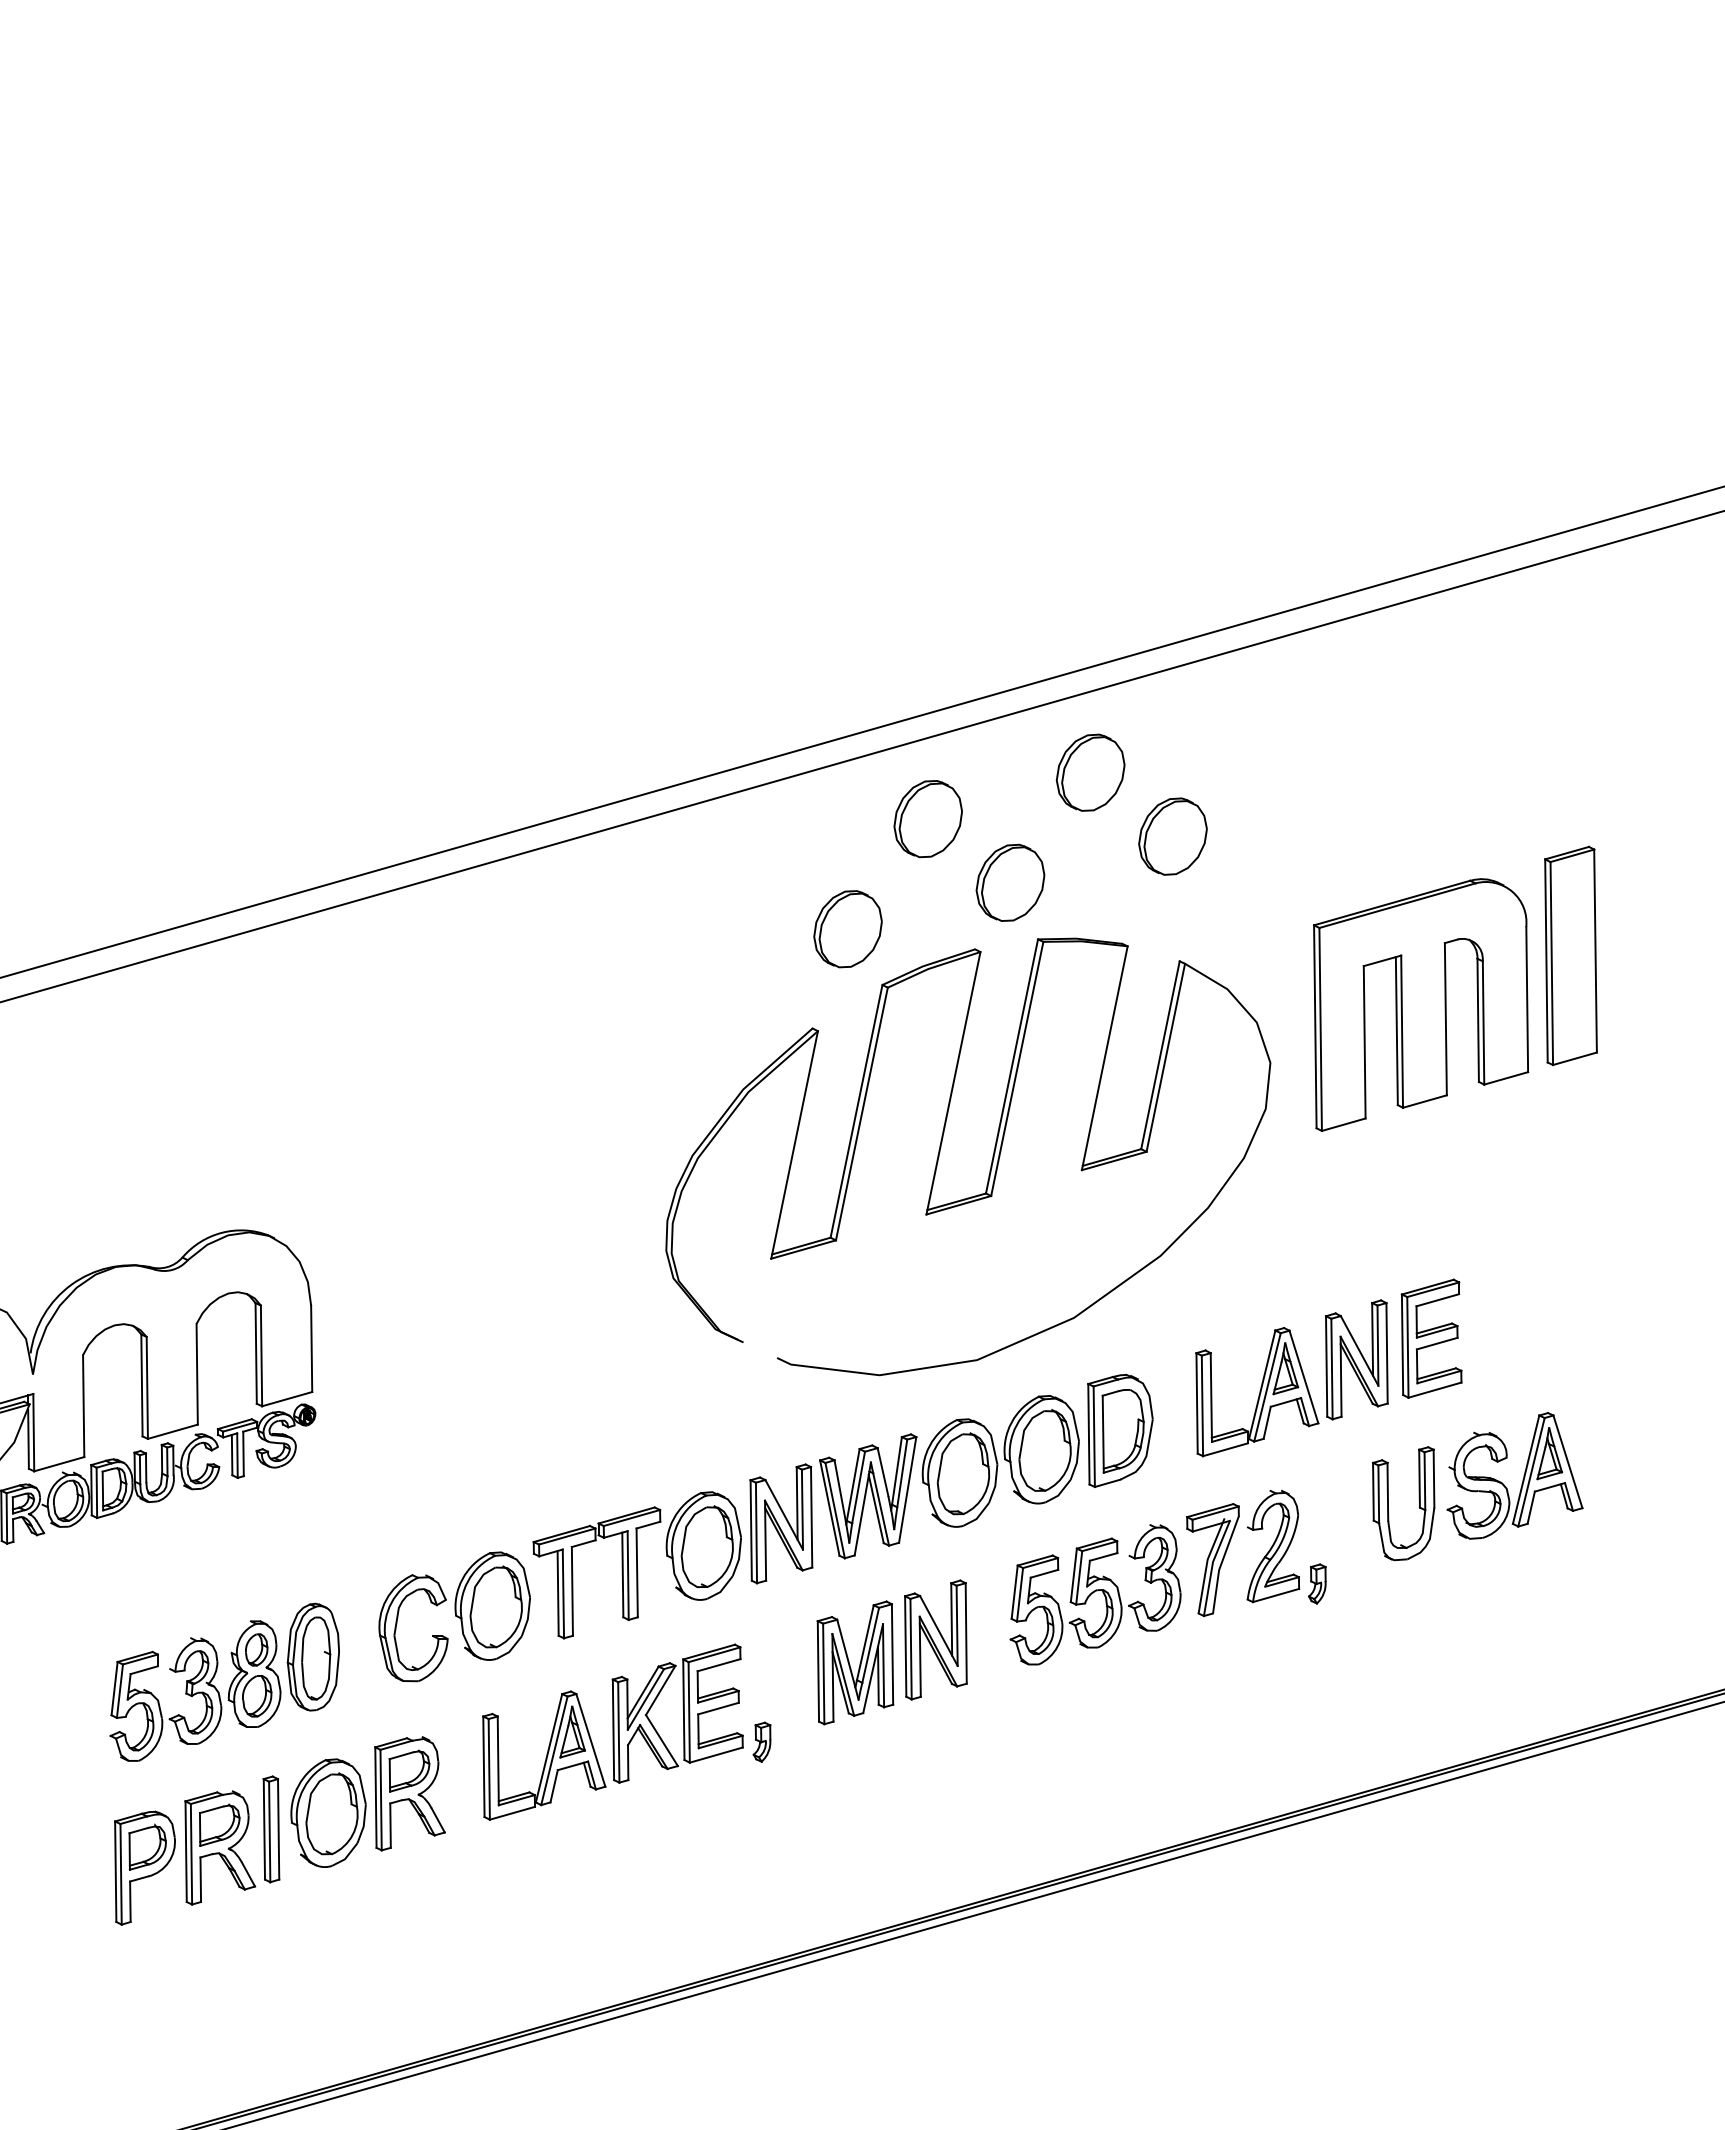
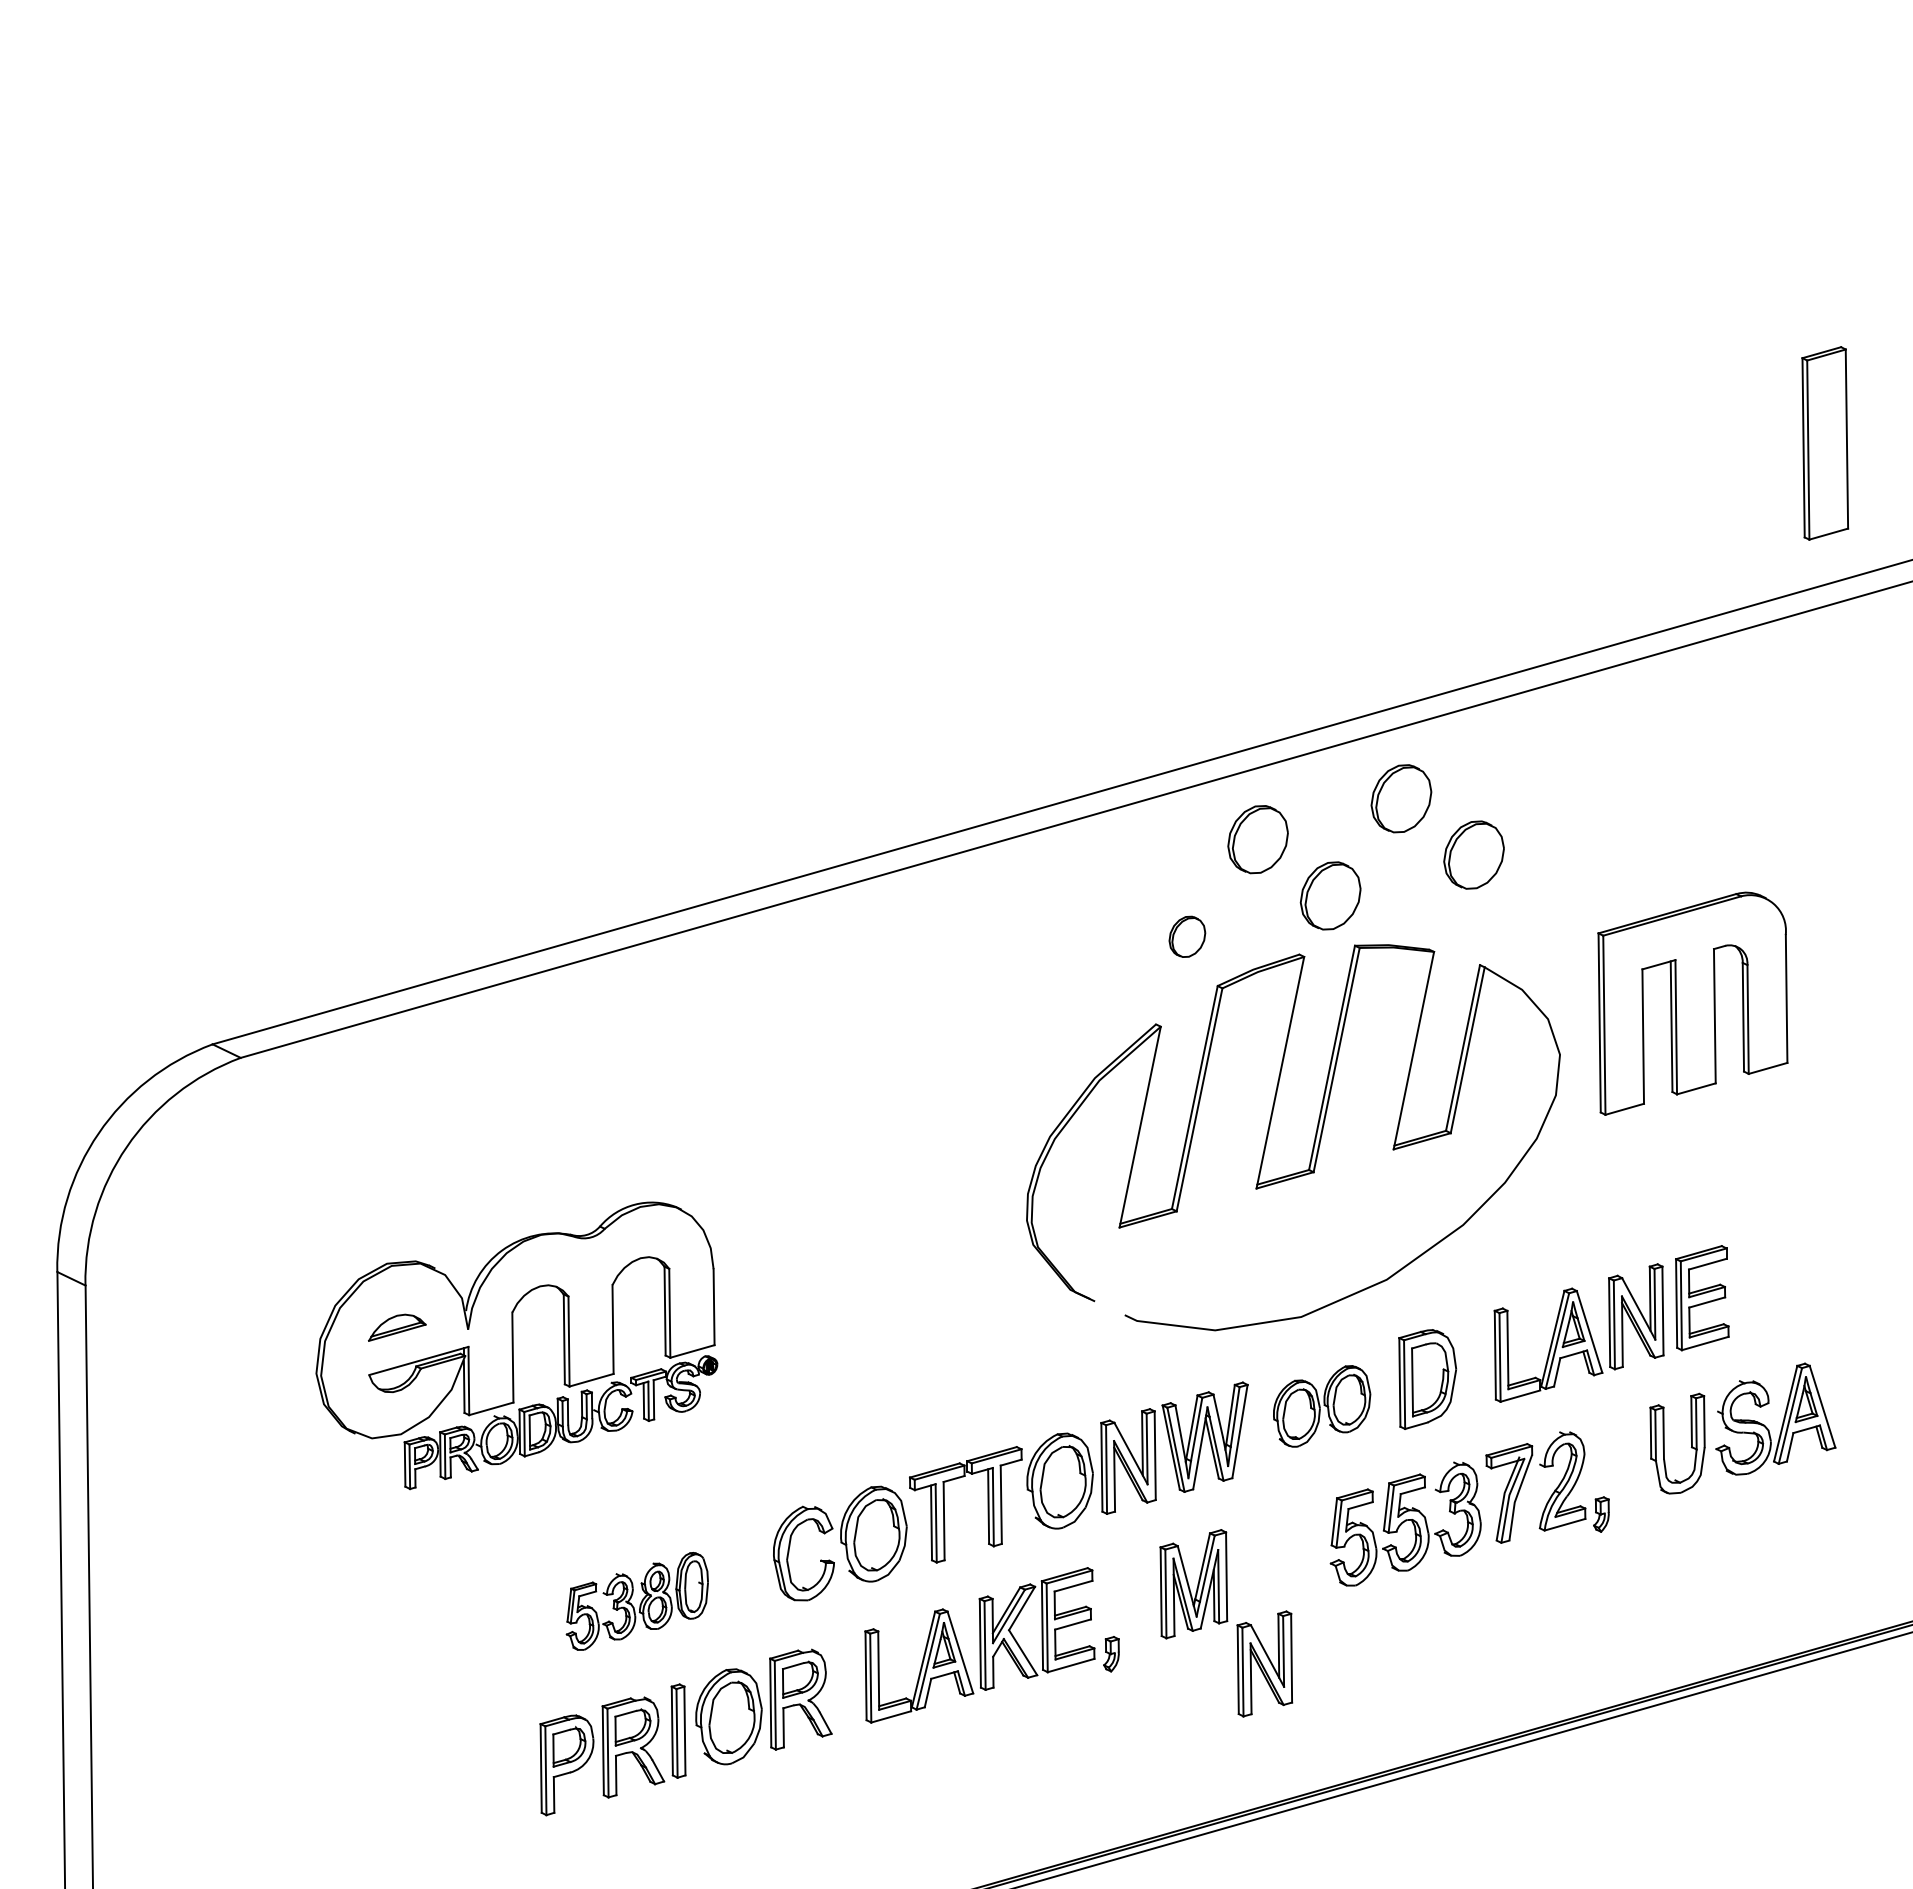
part: (848, 928) -> (1187, 936), size x0.6
part: (1571, 956) -> (1825, 443), moved
part: (1000, 1461) -> (1321, 1406), size x0.7
part: (935, 1639) -> (1264, 1663), moved
part: (224, 1682) -> (637, 1601), size x0.7

